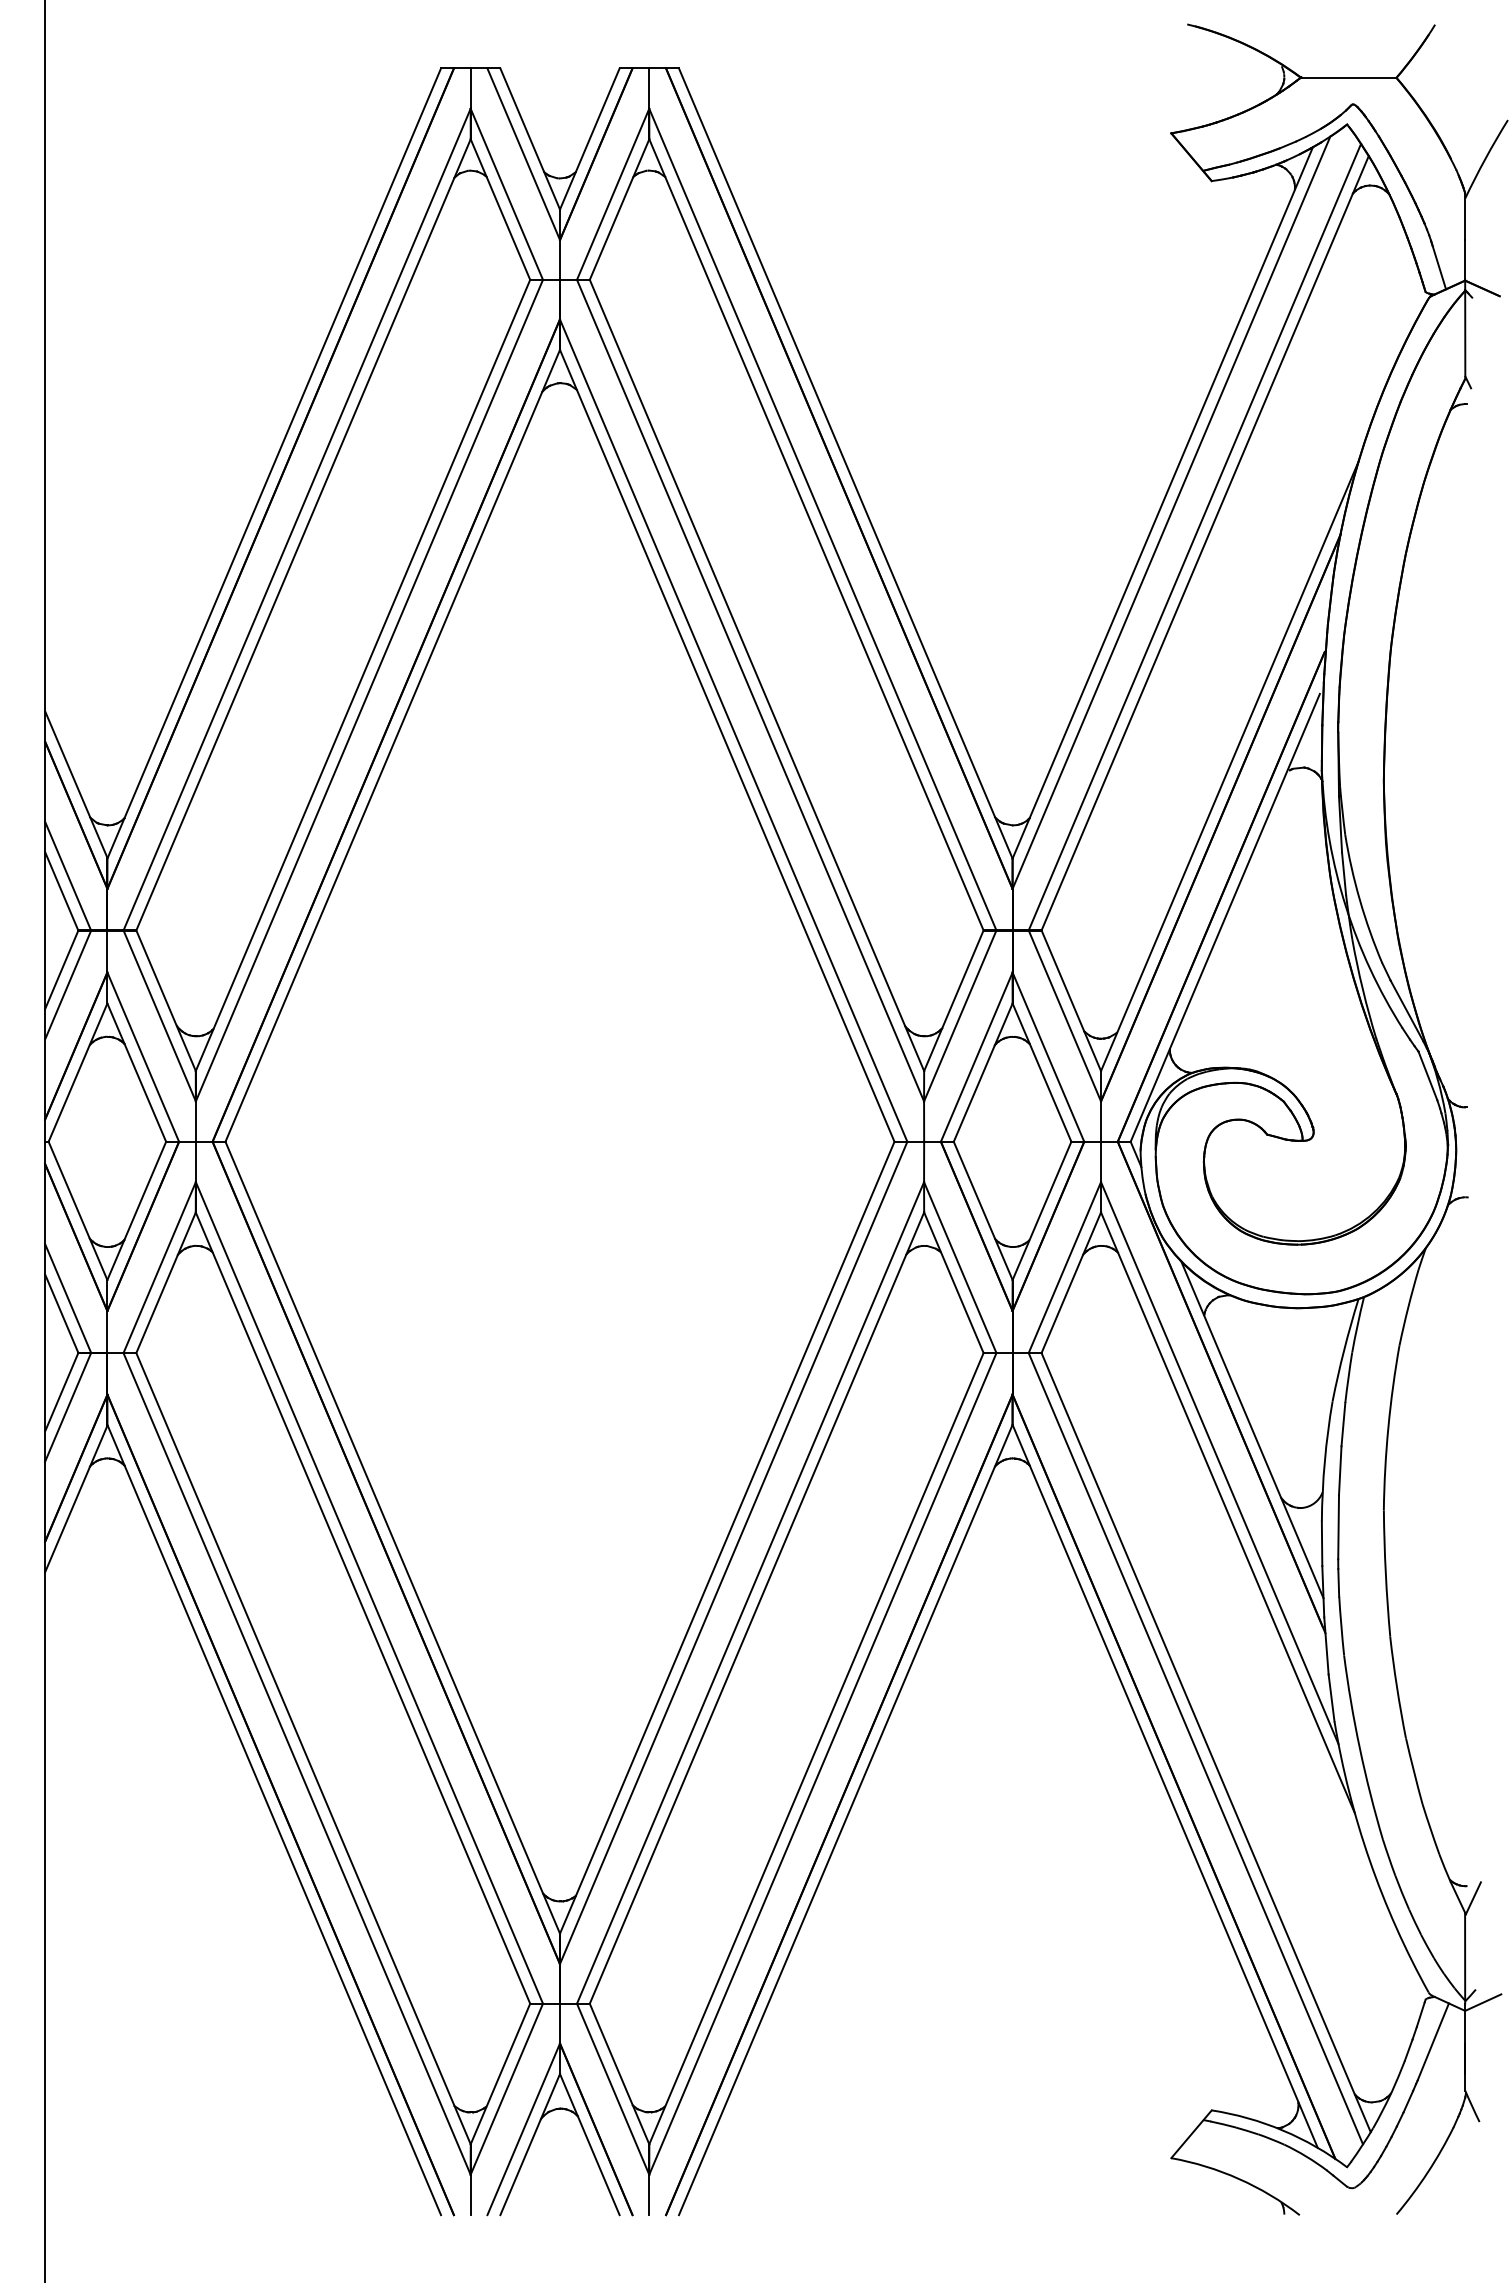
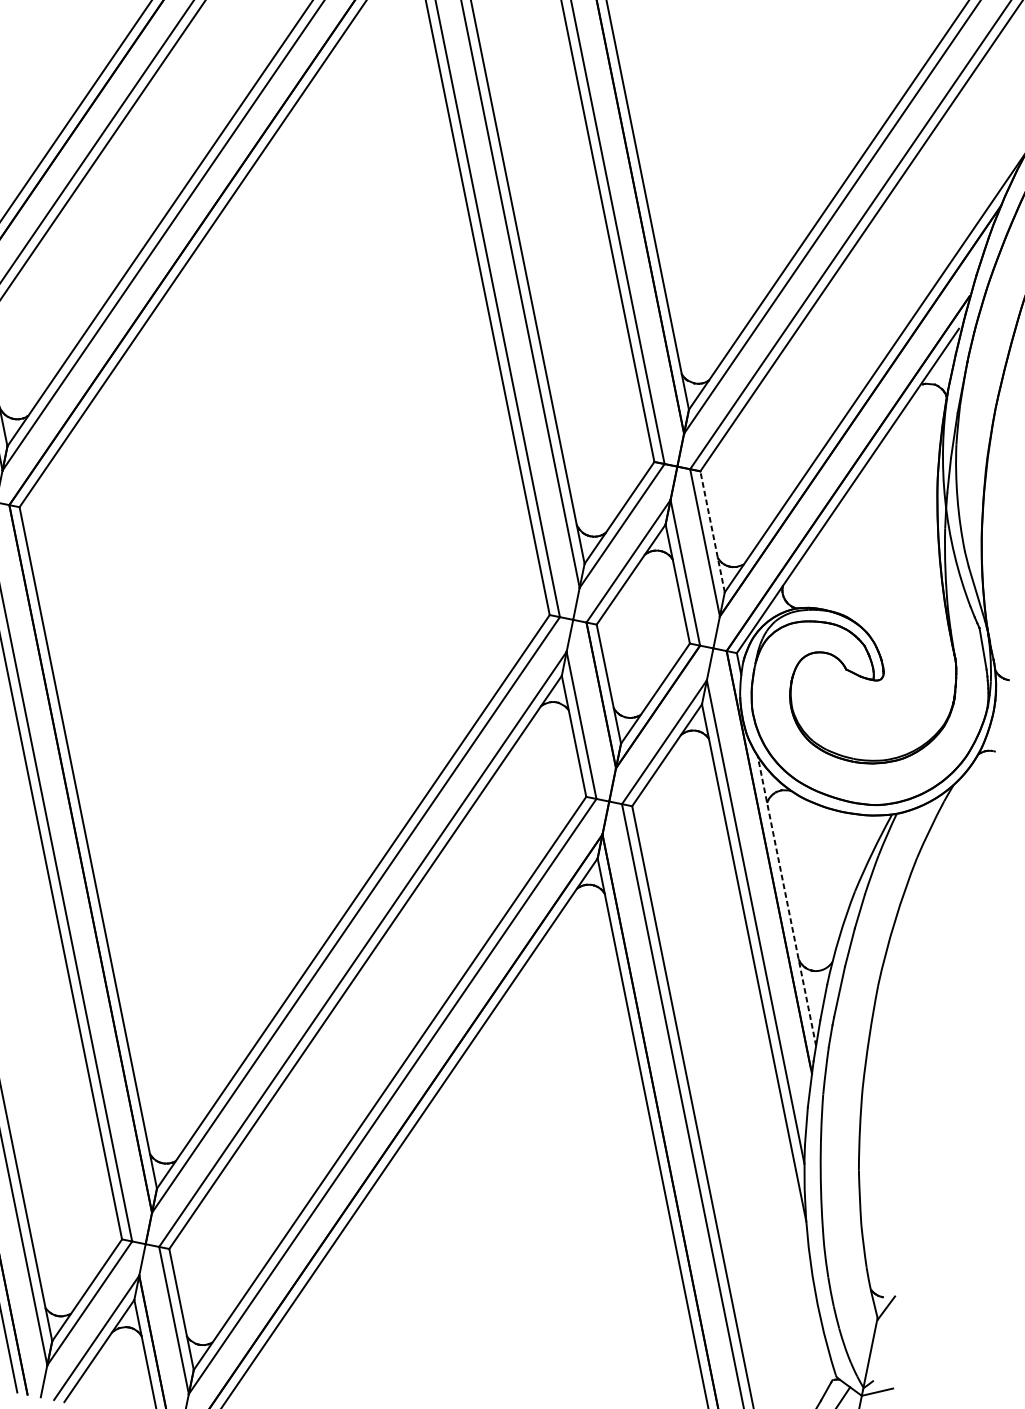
line: (1071, 1000) -> (712, 531), solid -> dashed
line: (1252, 1430) -> (786, 901), solid -> dashed

